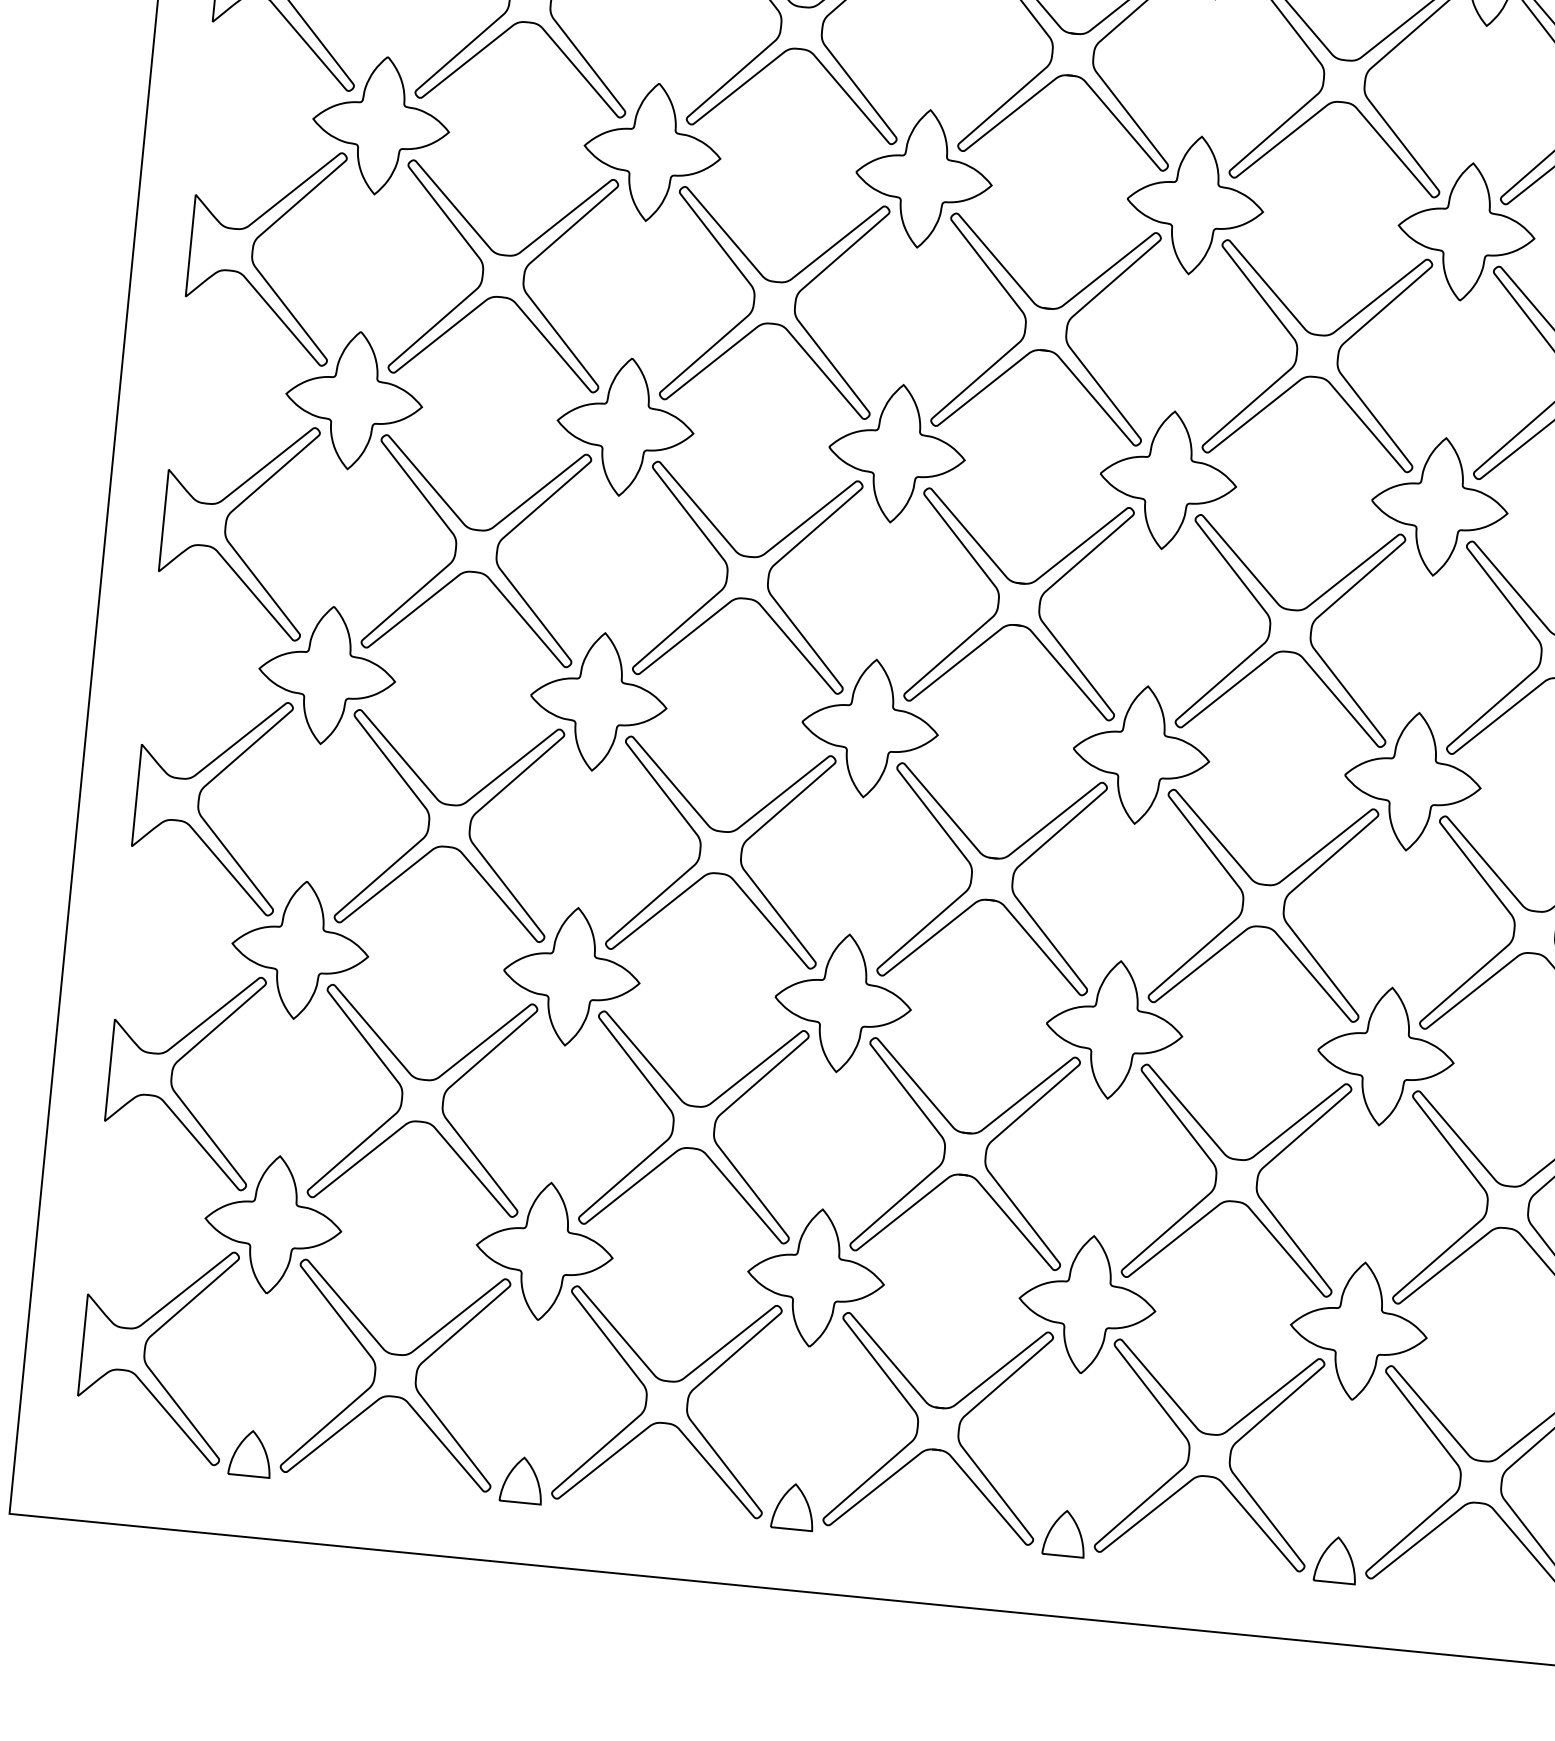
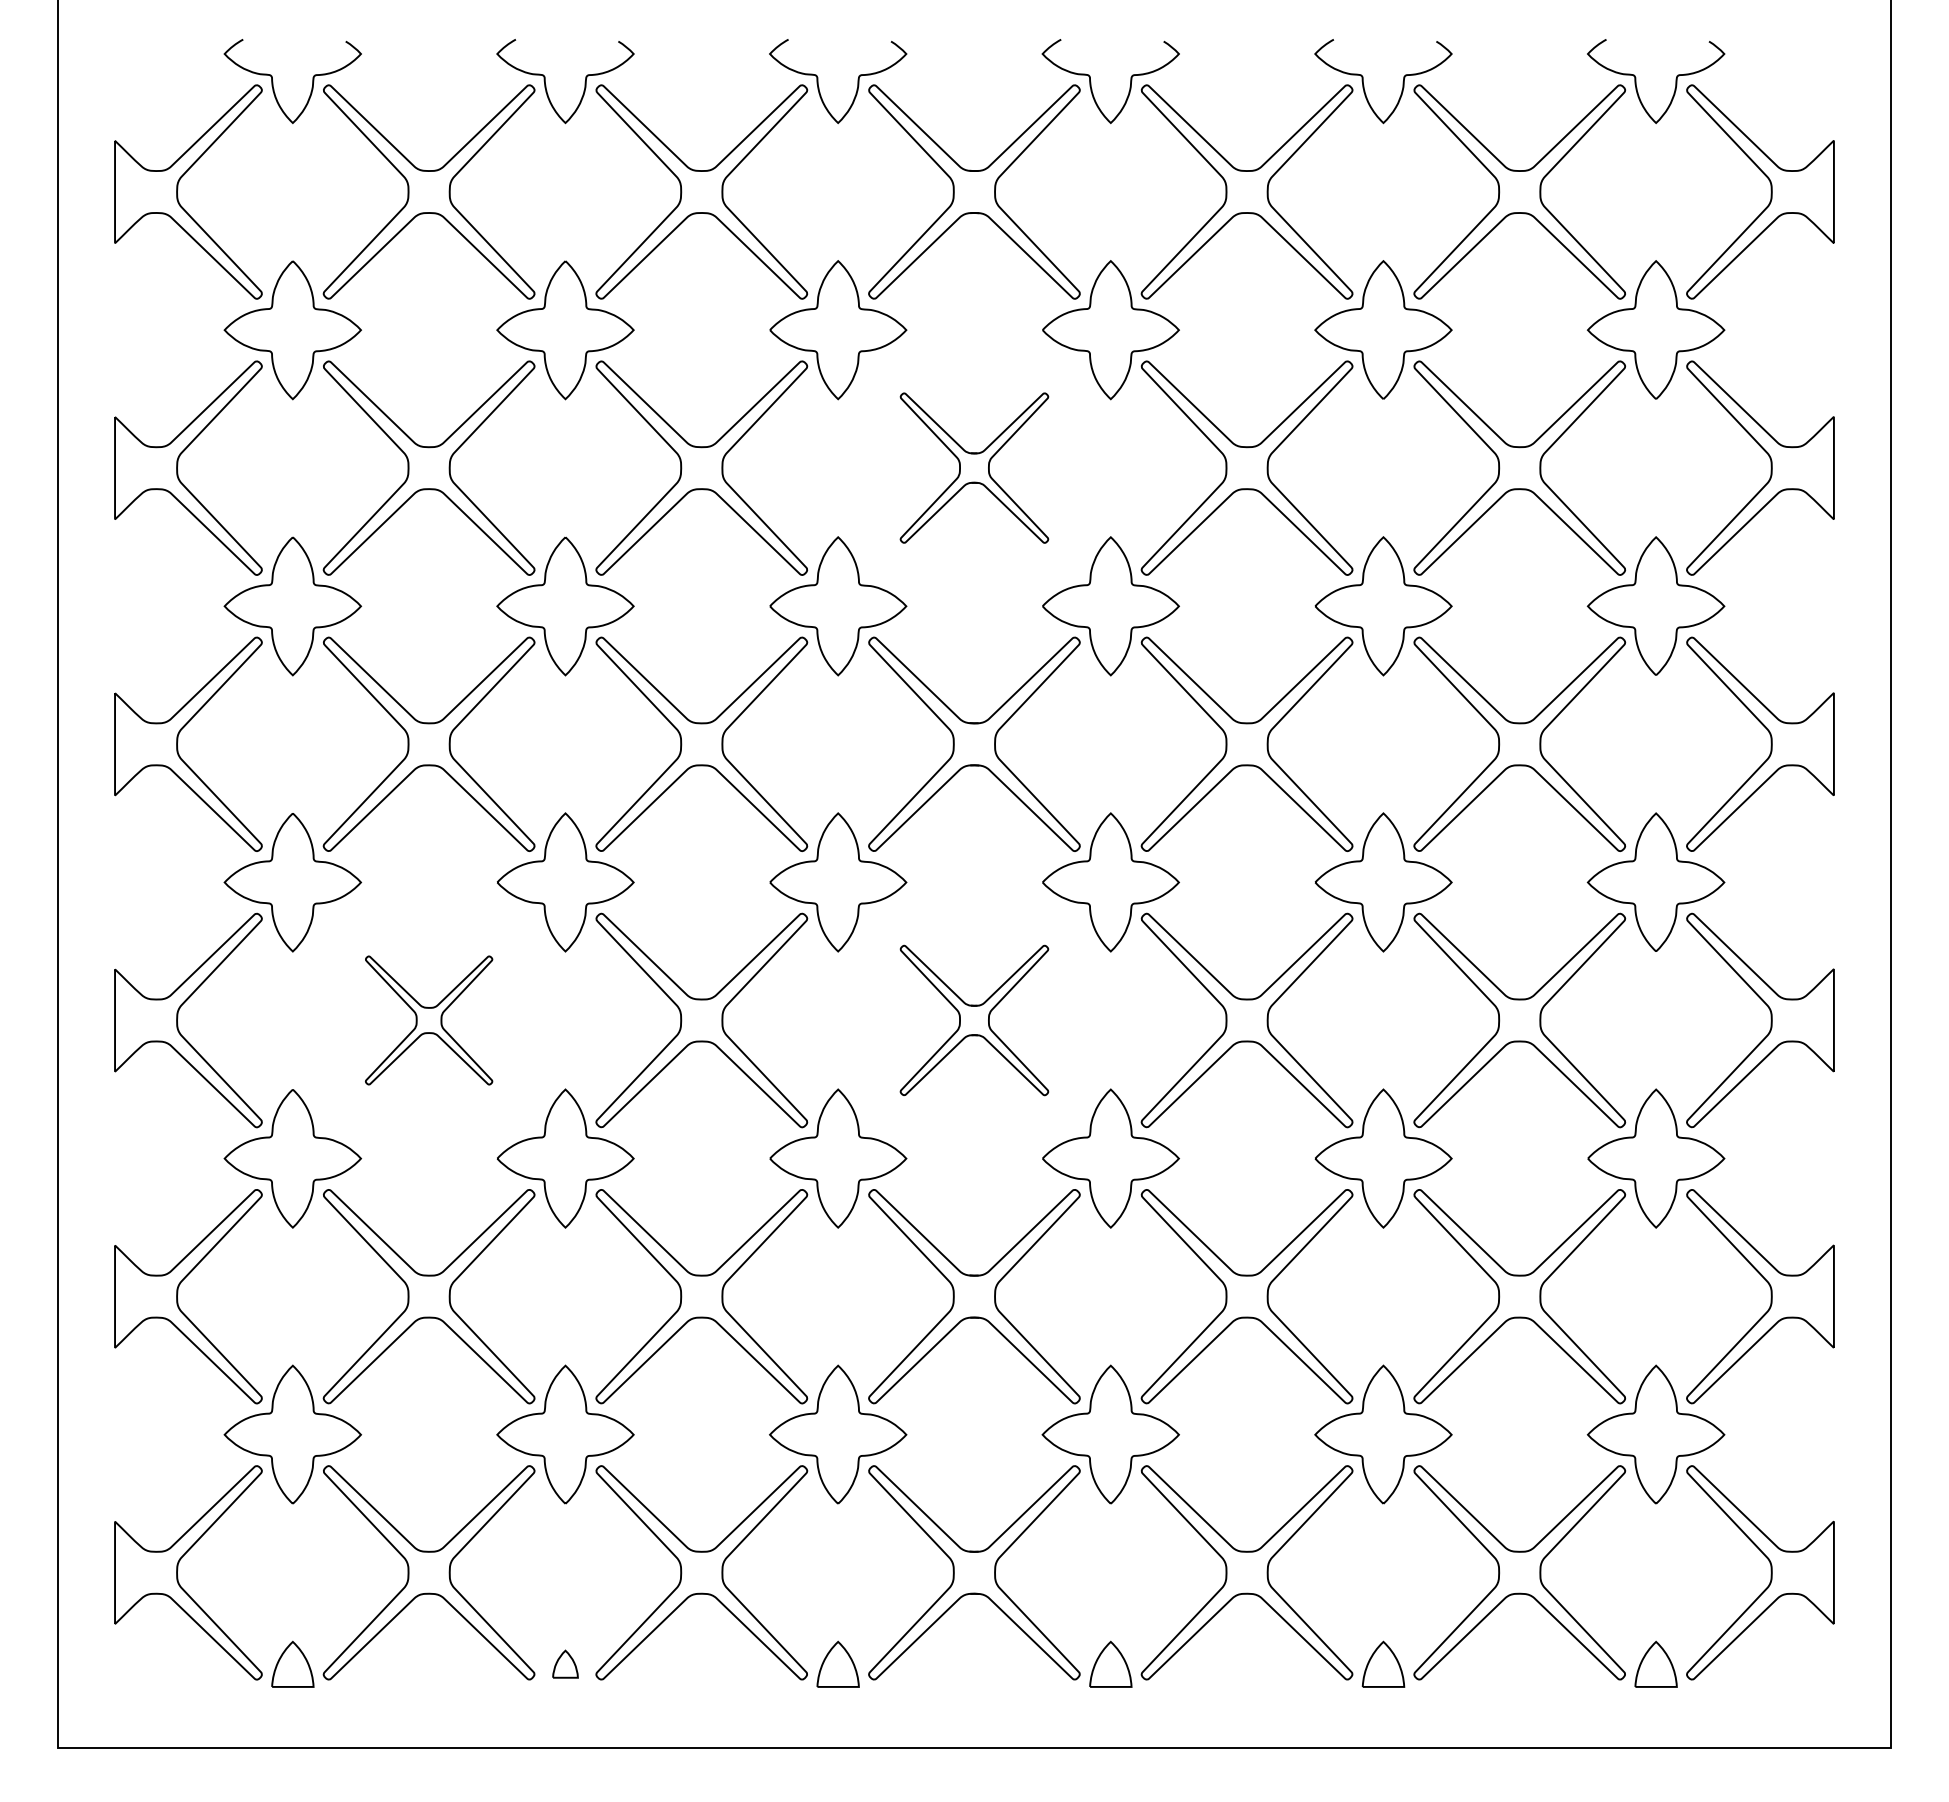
part: (1046, 328) -> (974, 467), size x0.7
part: (448, 825) -> (428, 1020), size x0.6
part: (992, 879) -> (974, 1020), size x0.7
part: (522, 1479) -> (565, 1663), size x0.6

